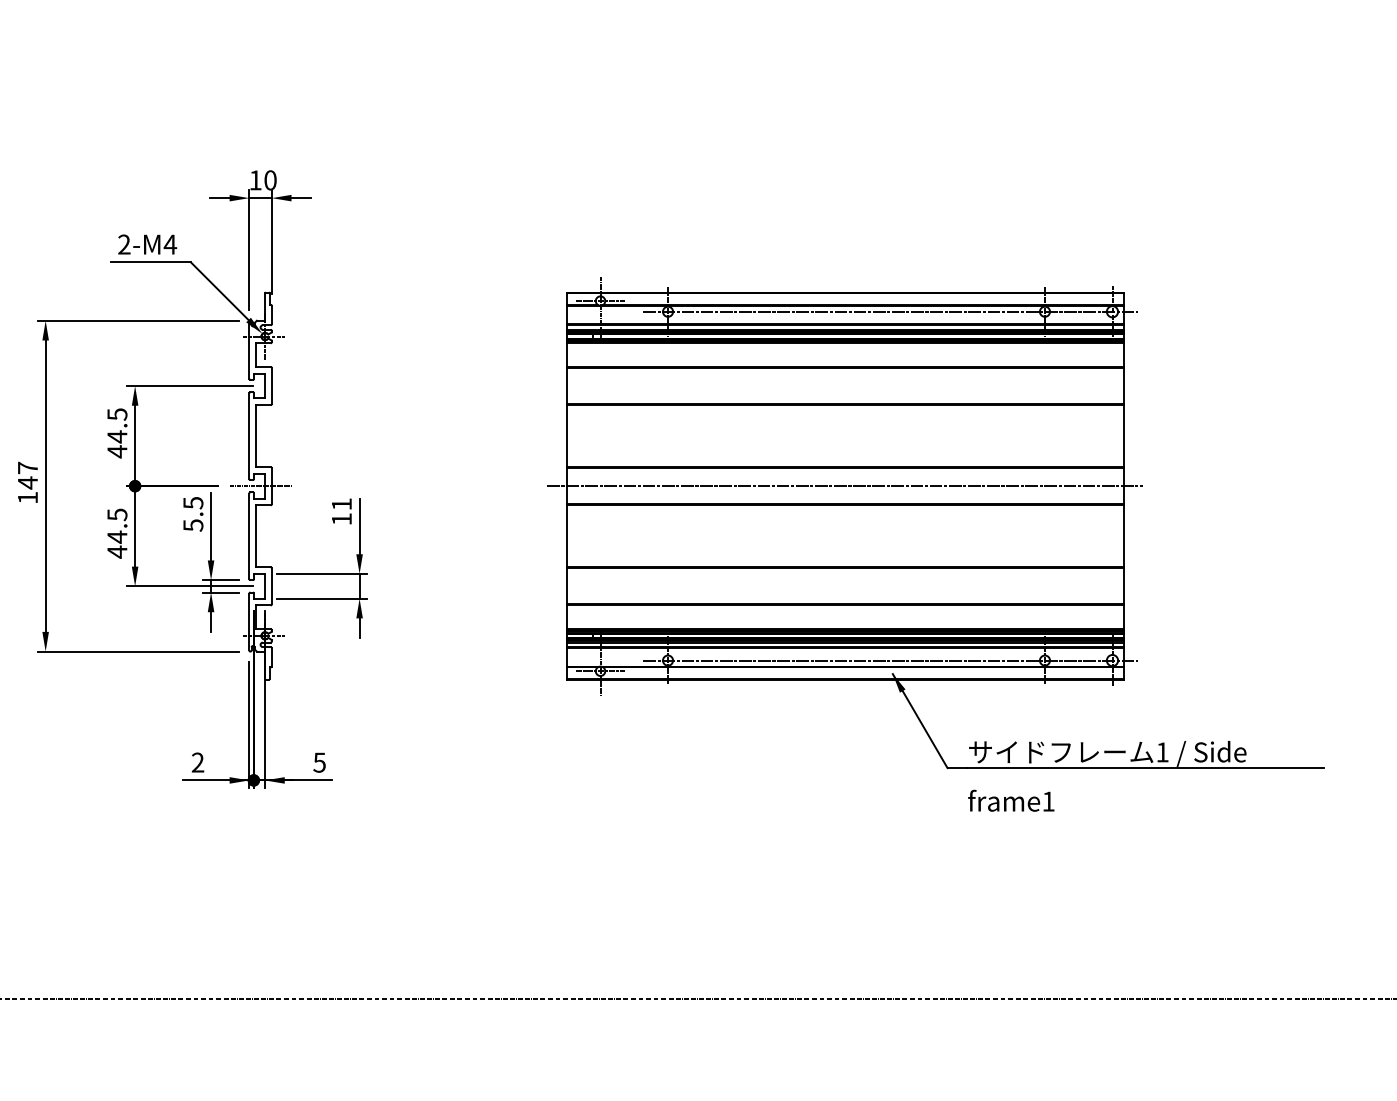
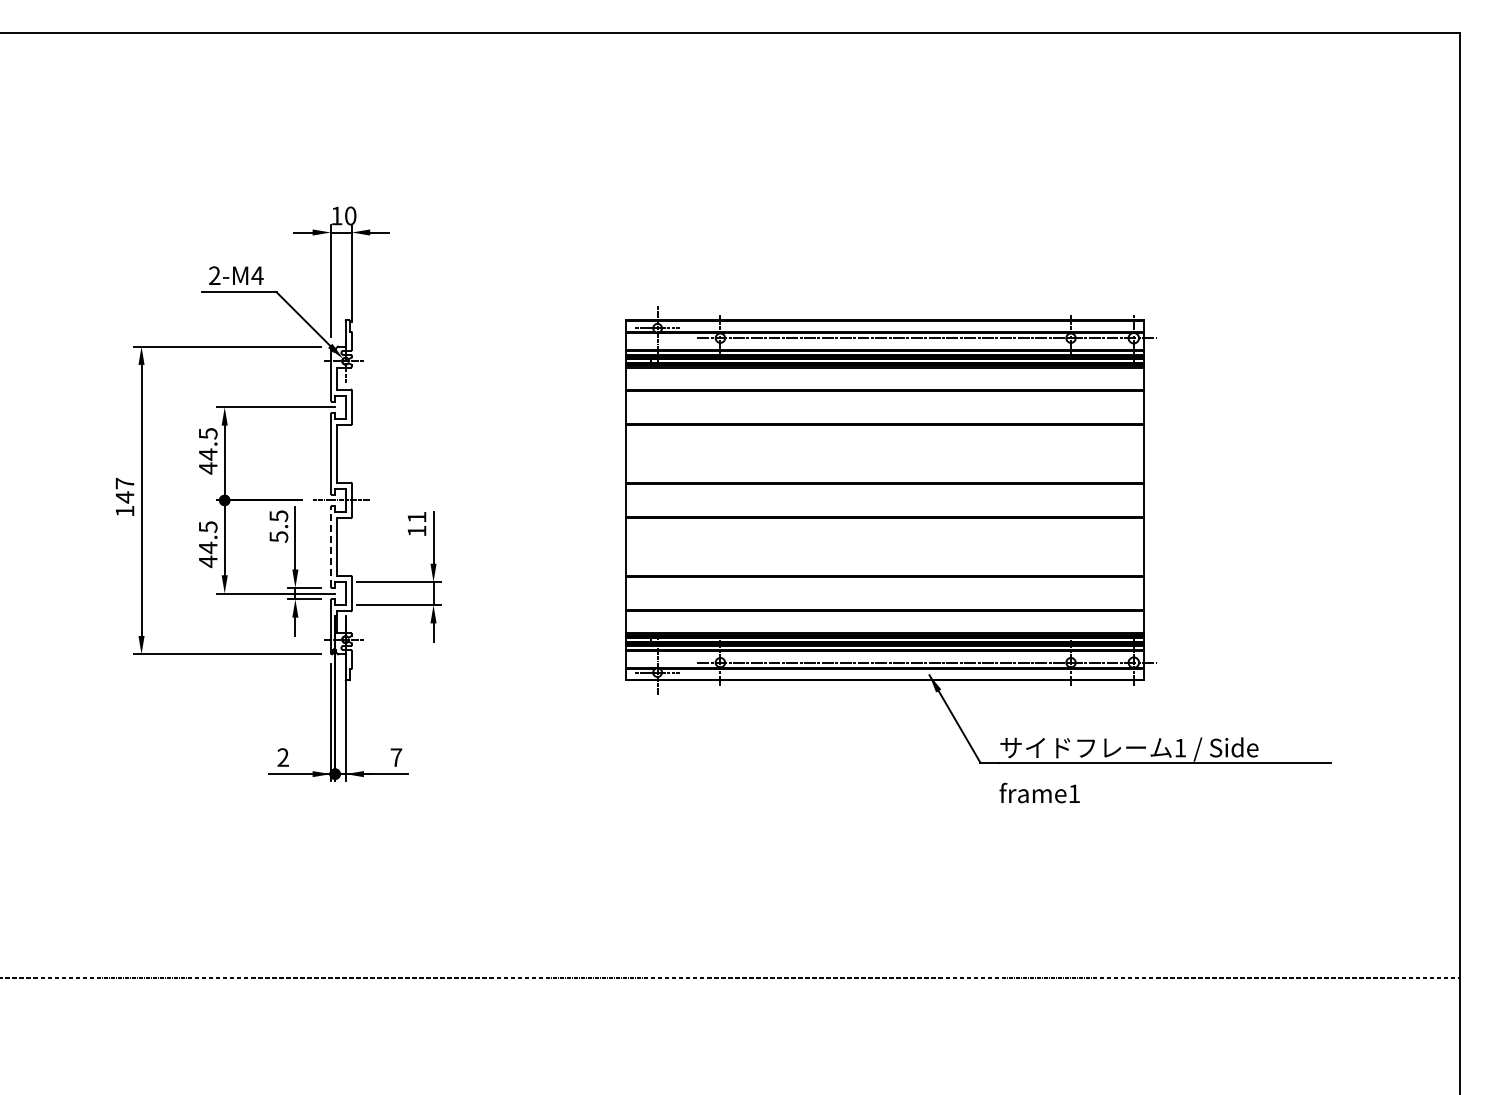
line: (844, 486) -> (884, 500), removed
line: (248, 536) -> (330, 547), solid -> dashed
text: (319, 762) -> (396, 757), 5 -> 7

